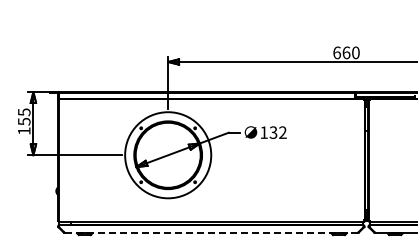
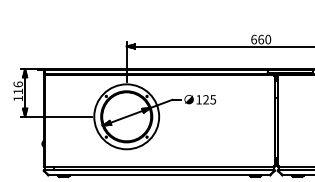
text: (23, 116) -> (17, 87), 155 -> 116
text: (277, 132) -> (209, 99), 132 -> 125
line: (211, 232) -> (159, 175), dashed -> solid

